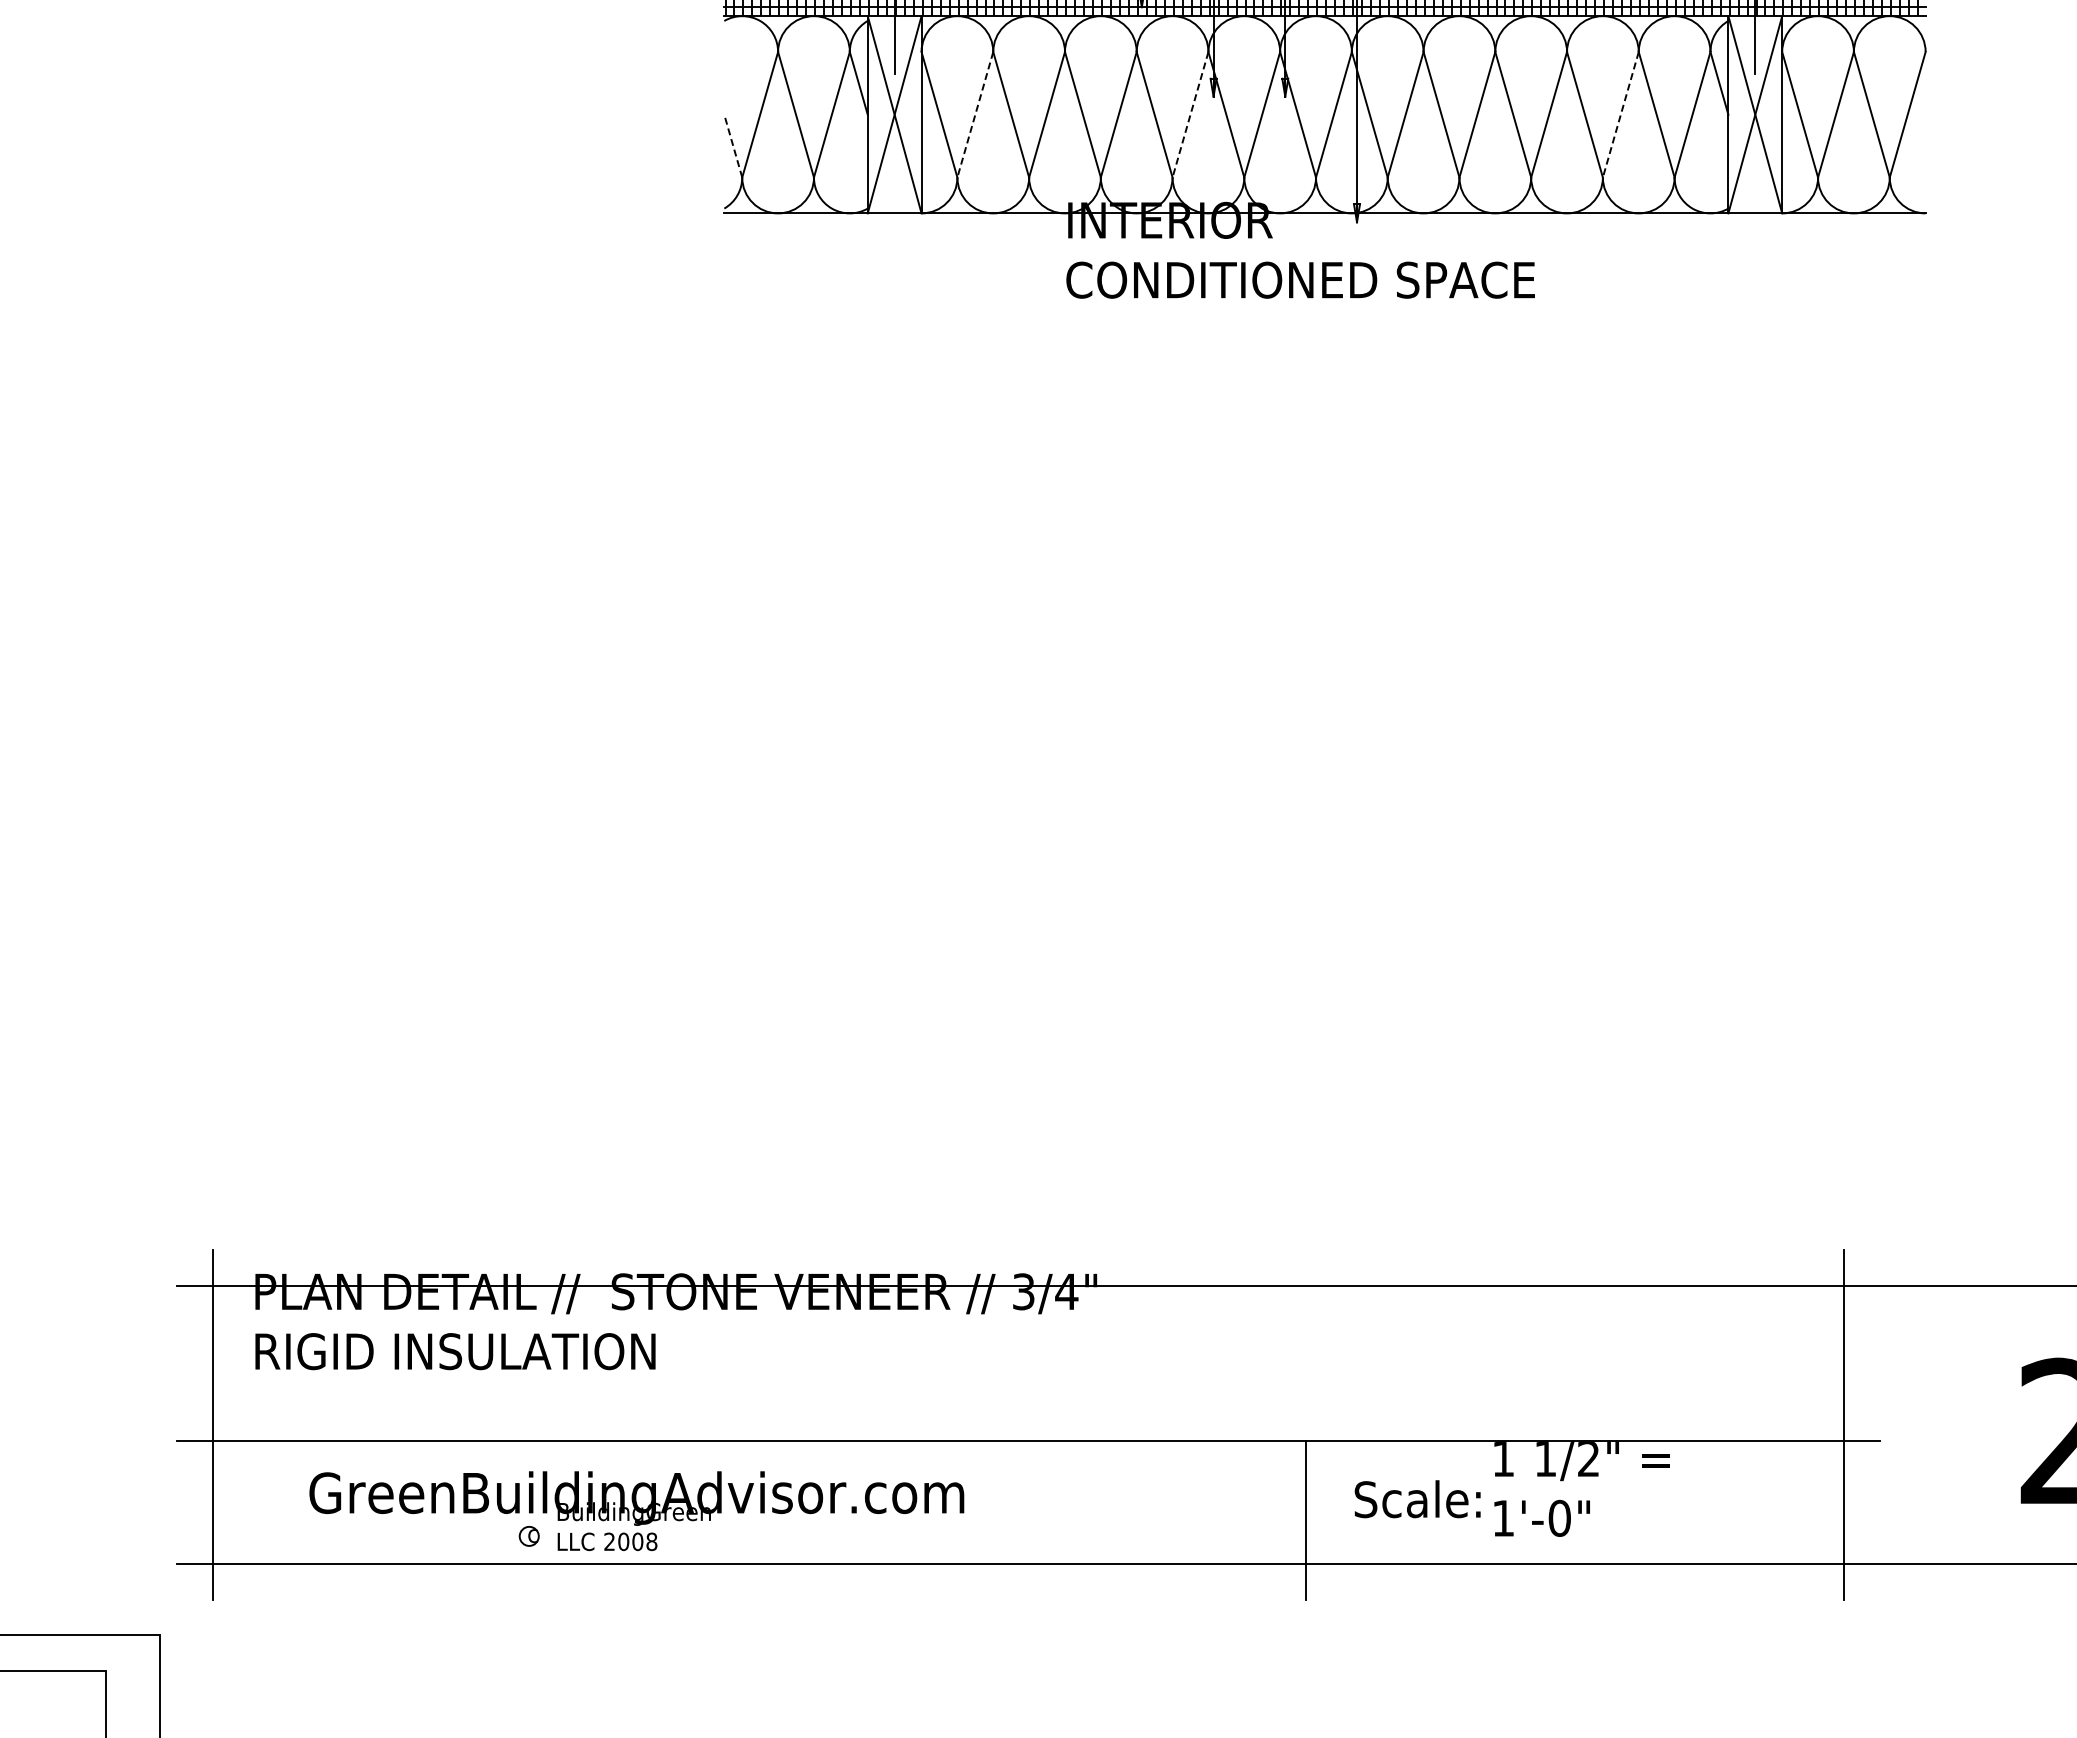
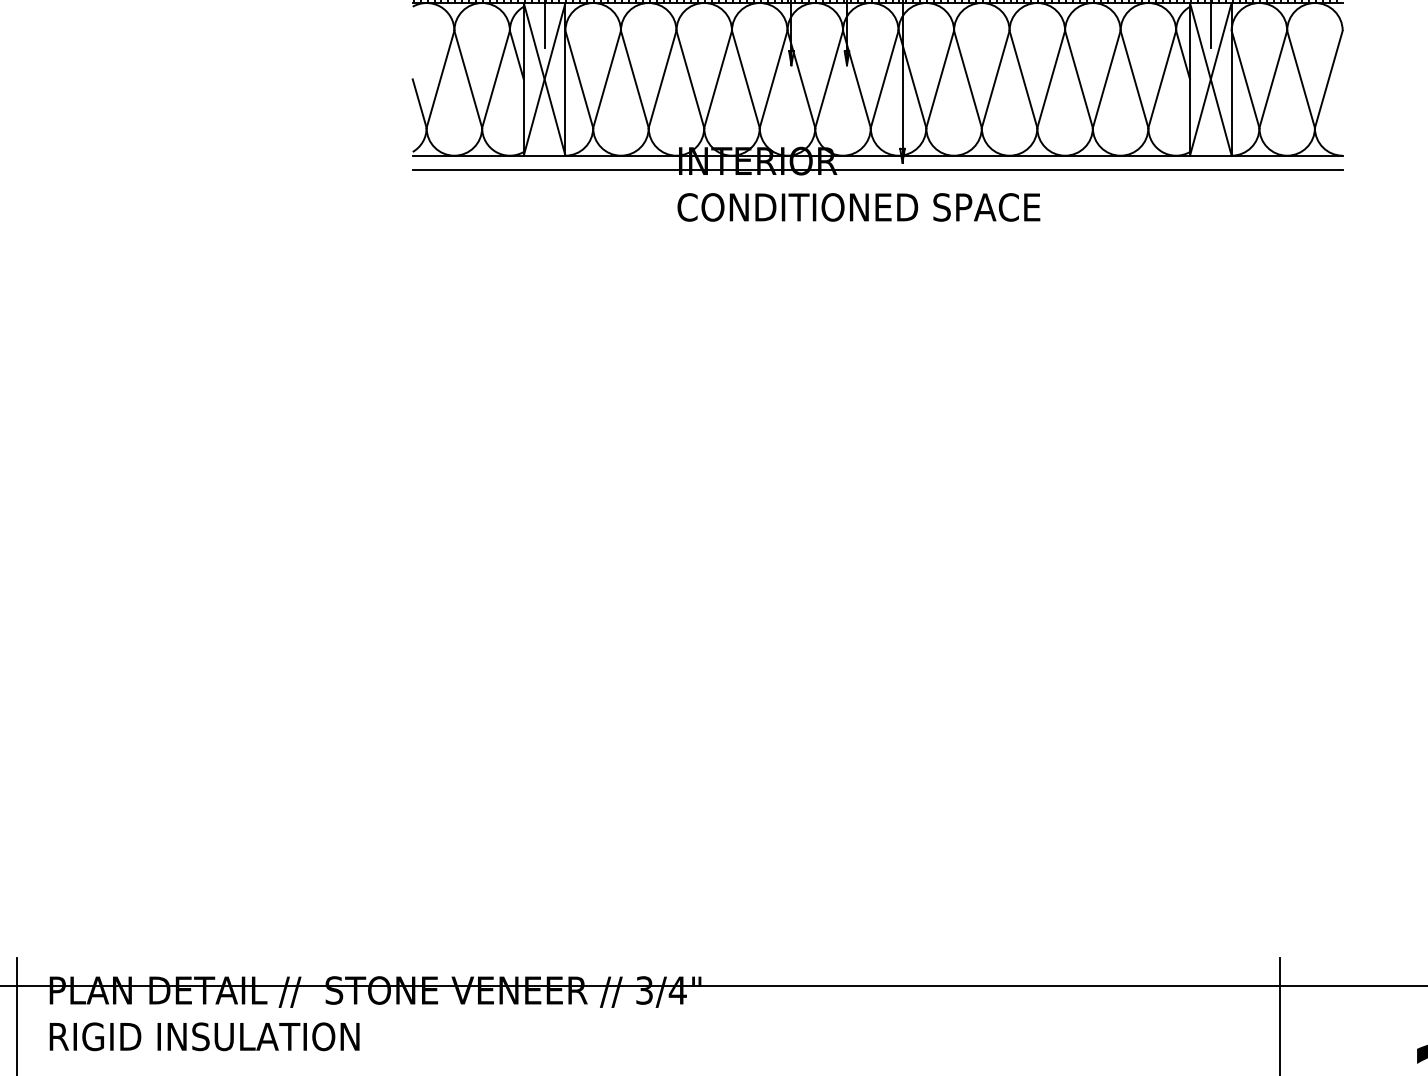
line: (975, 115) -> (607, 79), dashed -> solid
line: (1190, 115) -> (773, 79), dashed -> solid
line: (1620, 115) -> (1106, 79), dashed -> solid
line: (733, 146) -> (419, 103), dashed -> solid
line: (1324, 231) -> (877, 169), added

